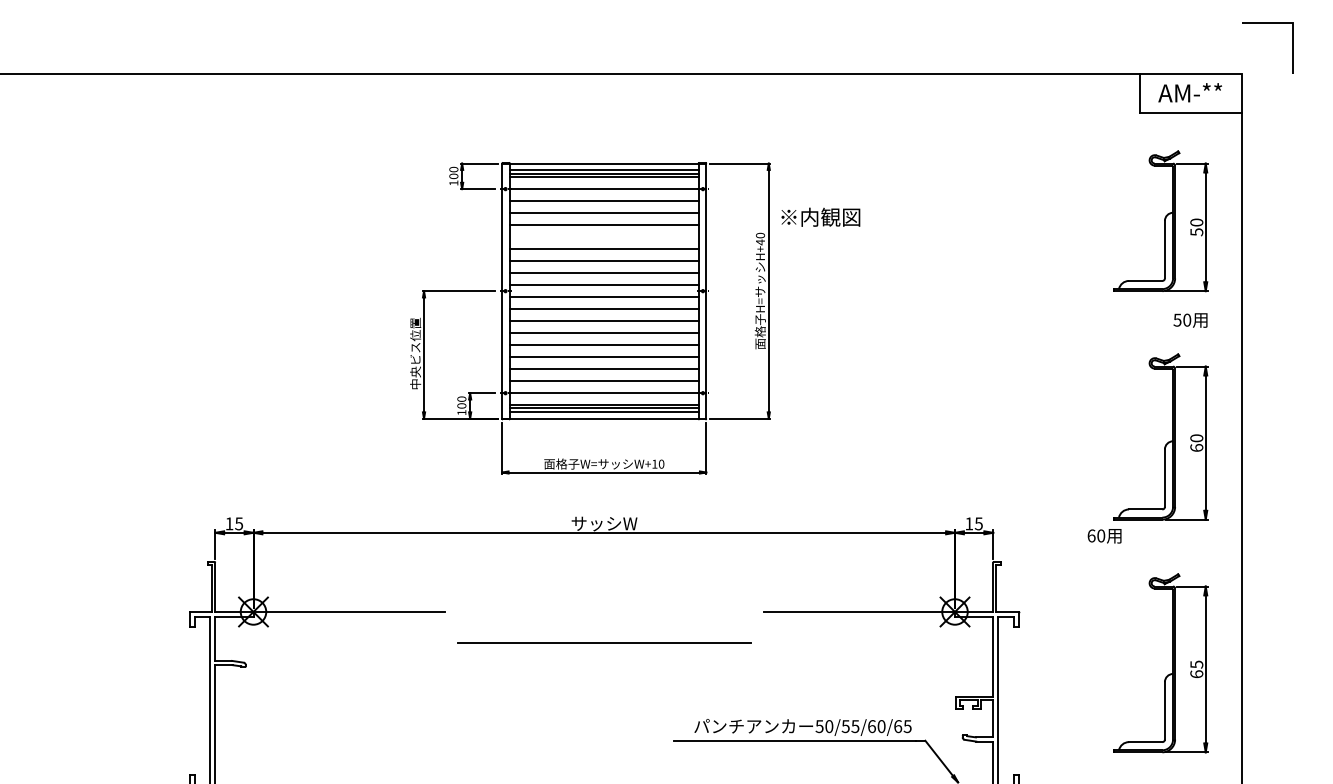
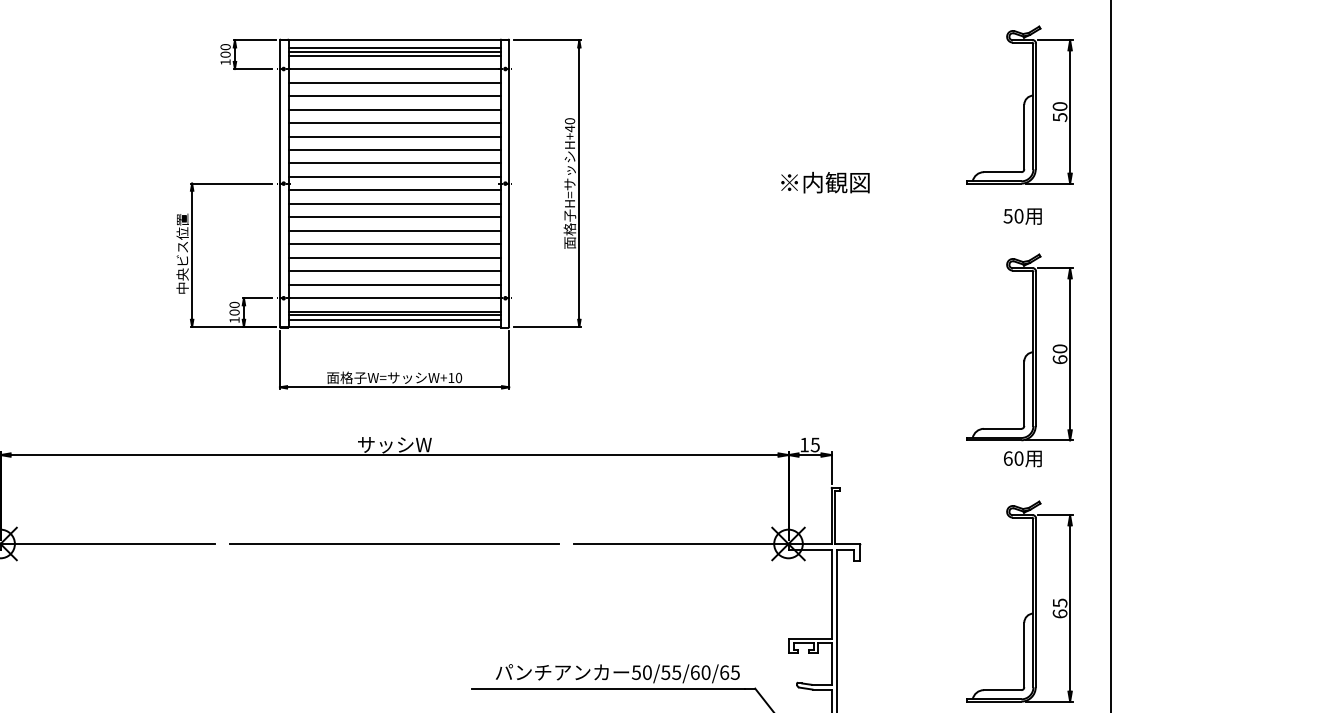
text: (820, 216) -> (825, 181), moved
line: (603, 237) -> (393, 123), added
text: (1190, 320) -> (1022, 216), moved
text: (1104, 536) -> (1022, 459), moved
line: (604, 642) -> (394, 543), moved

